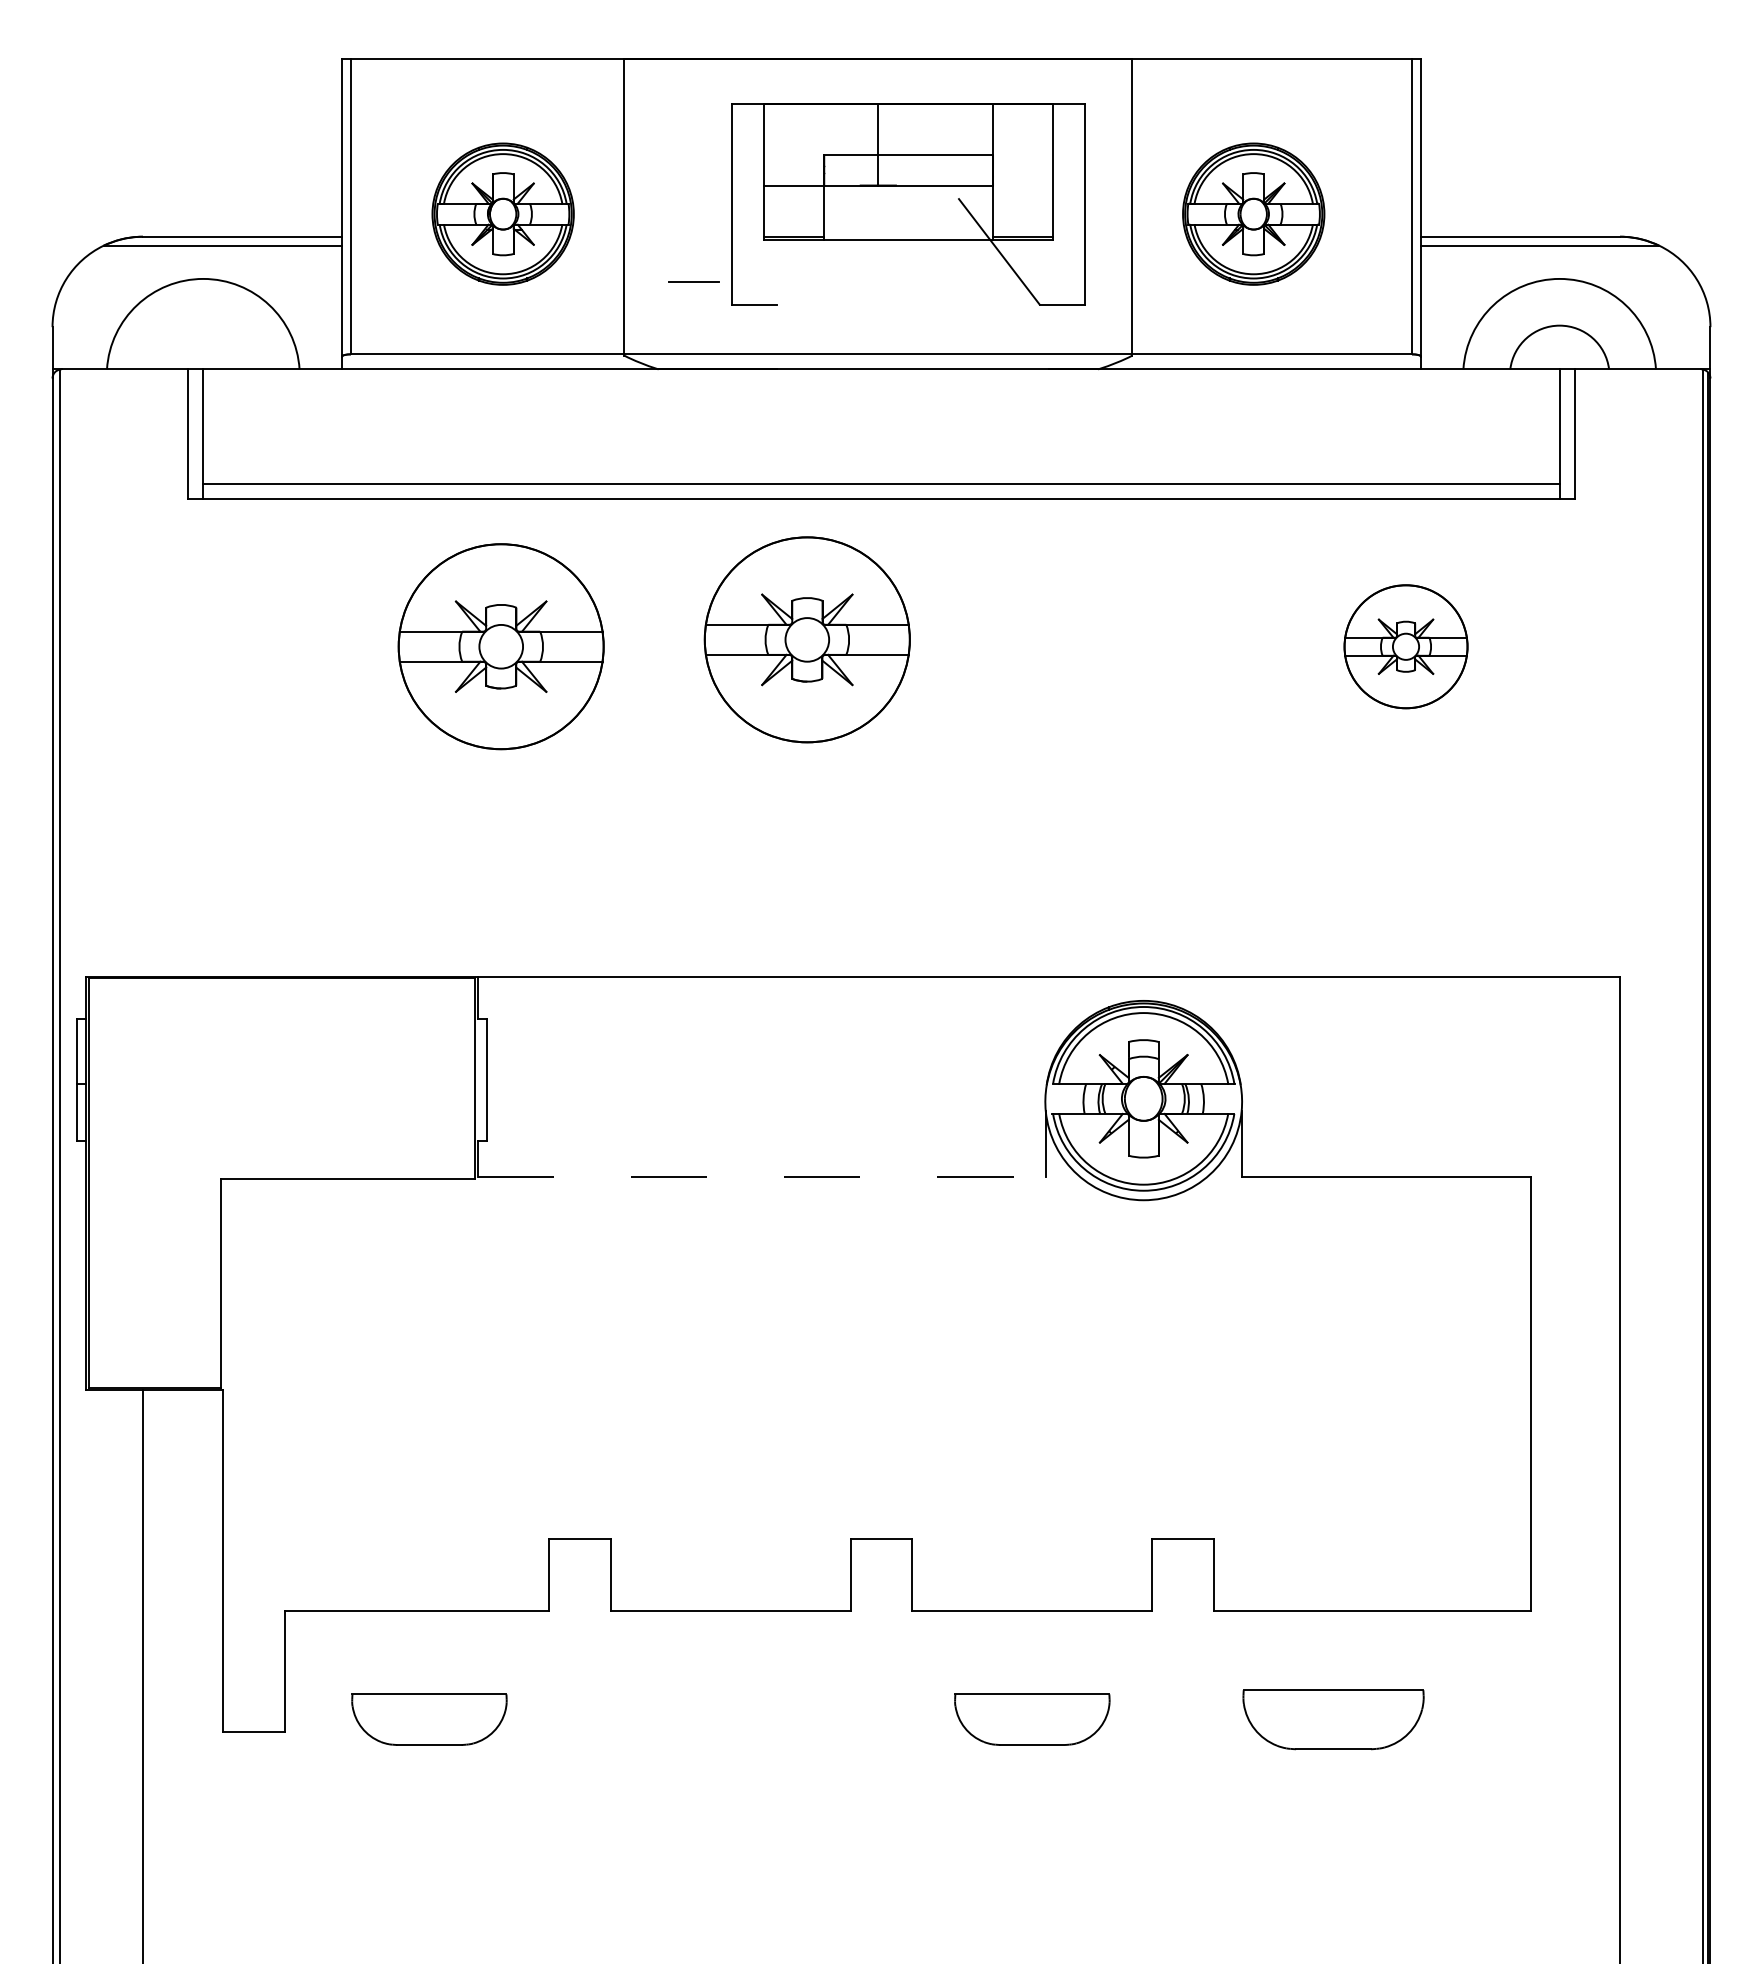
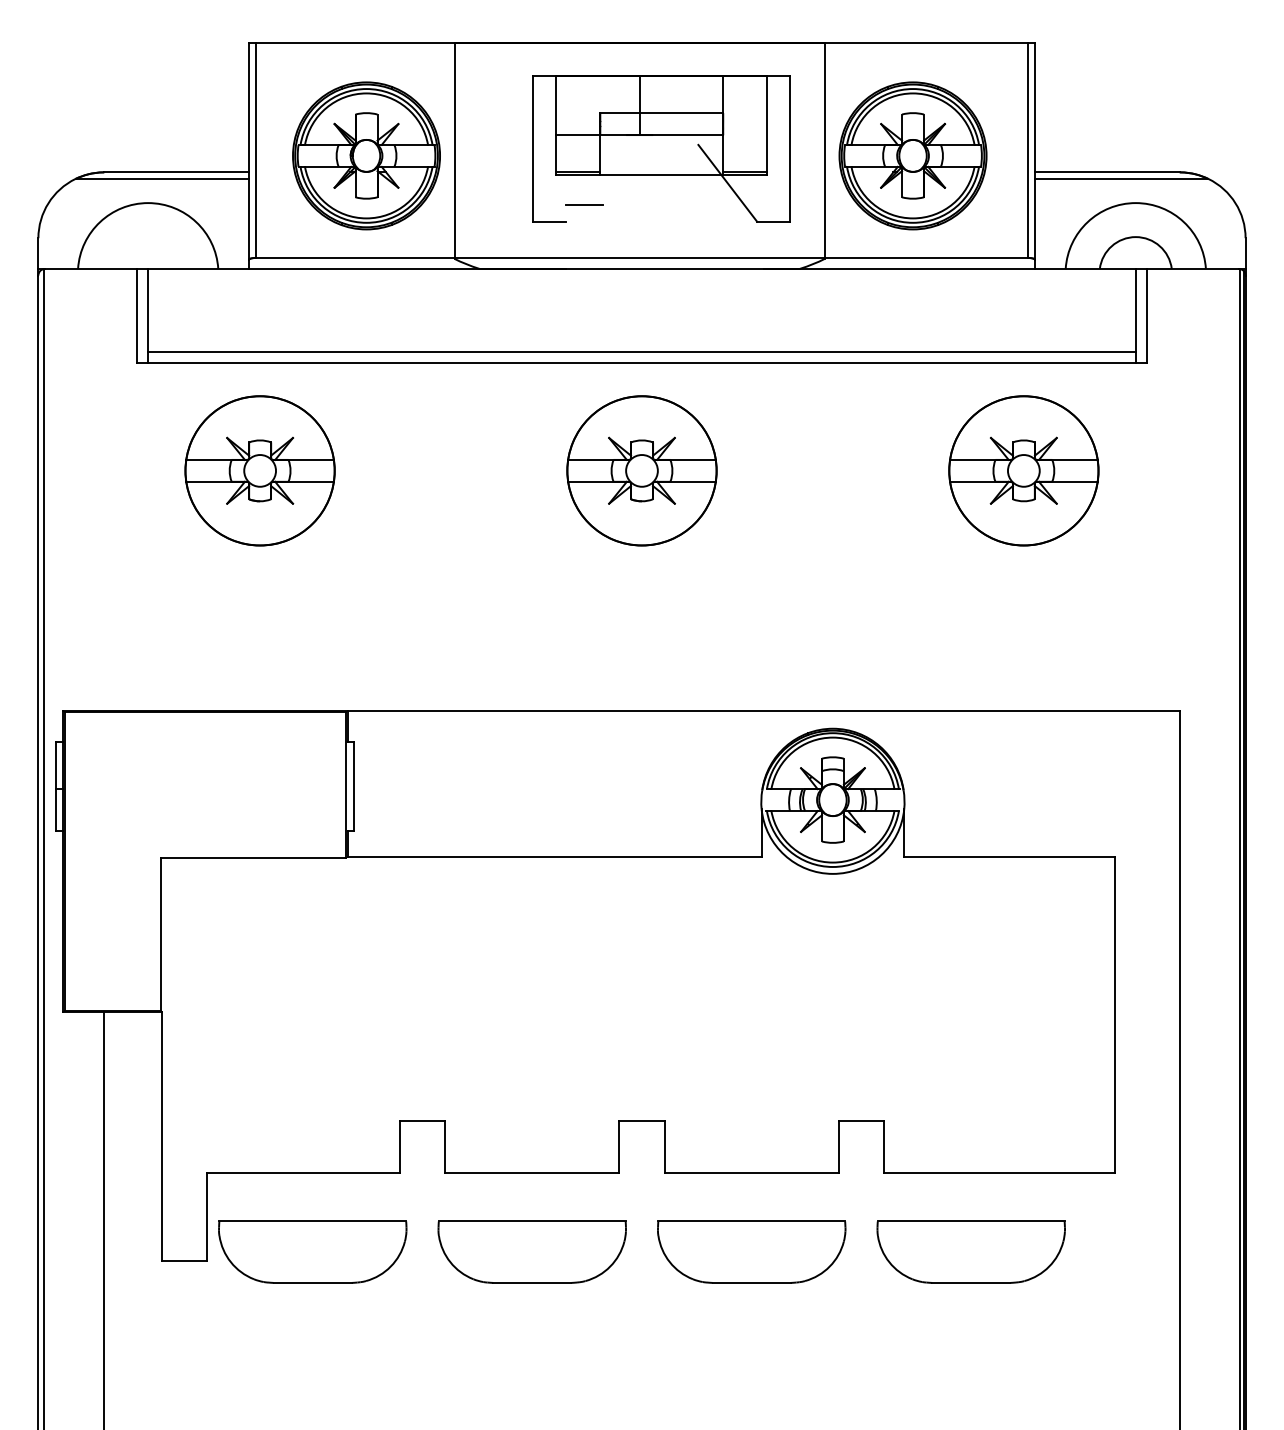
part: (503, 213) -> (366, 155), size x1.43
part: (1253, 213) -> (912, 155), size x1.43
line: (694, 280) -> (584, 204), moved
part: (806, 639) -> (641, 470), moved
part: (500, 646) -> (259, 470), moved
part: (1405, 646) -> (1023, 470), size x1.67
line: (761, 1177) -> (554, 857), dashed -> solid
part: (428, 1718) -> (312, 1251), size x1.67
part: (729, 1718) -> (531, 1251), added
part: (1031, 1718) -> (751, 1251), size x1.67
part: (1332, 1718) -> (970, 1251), size x1.43

